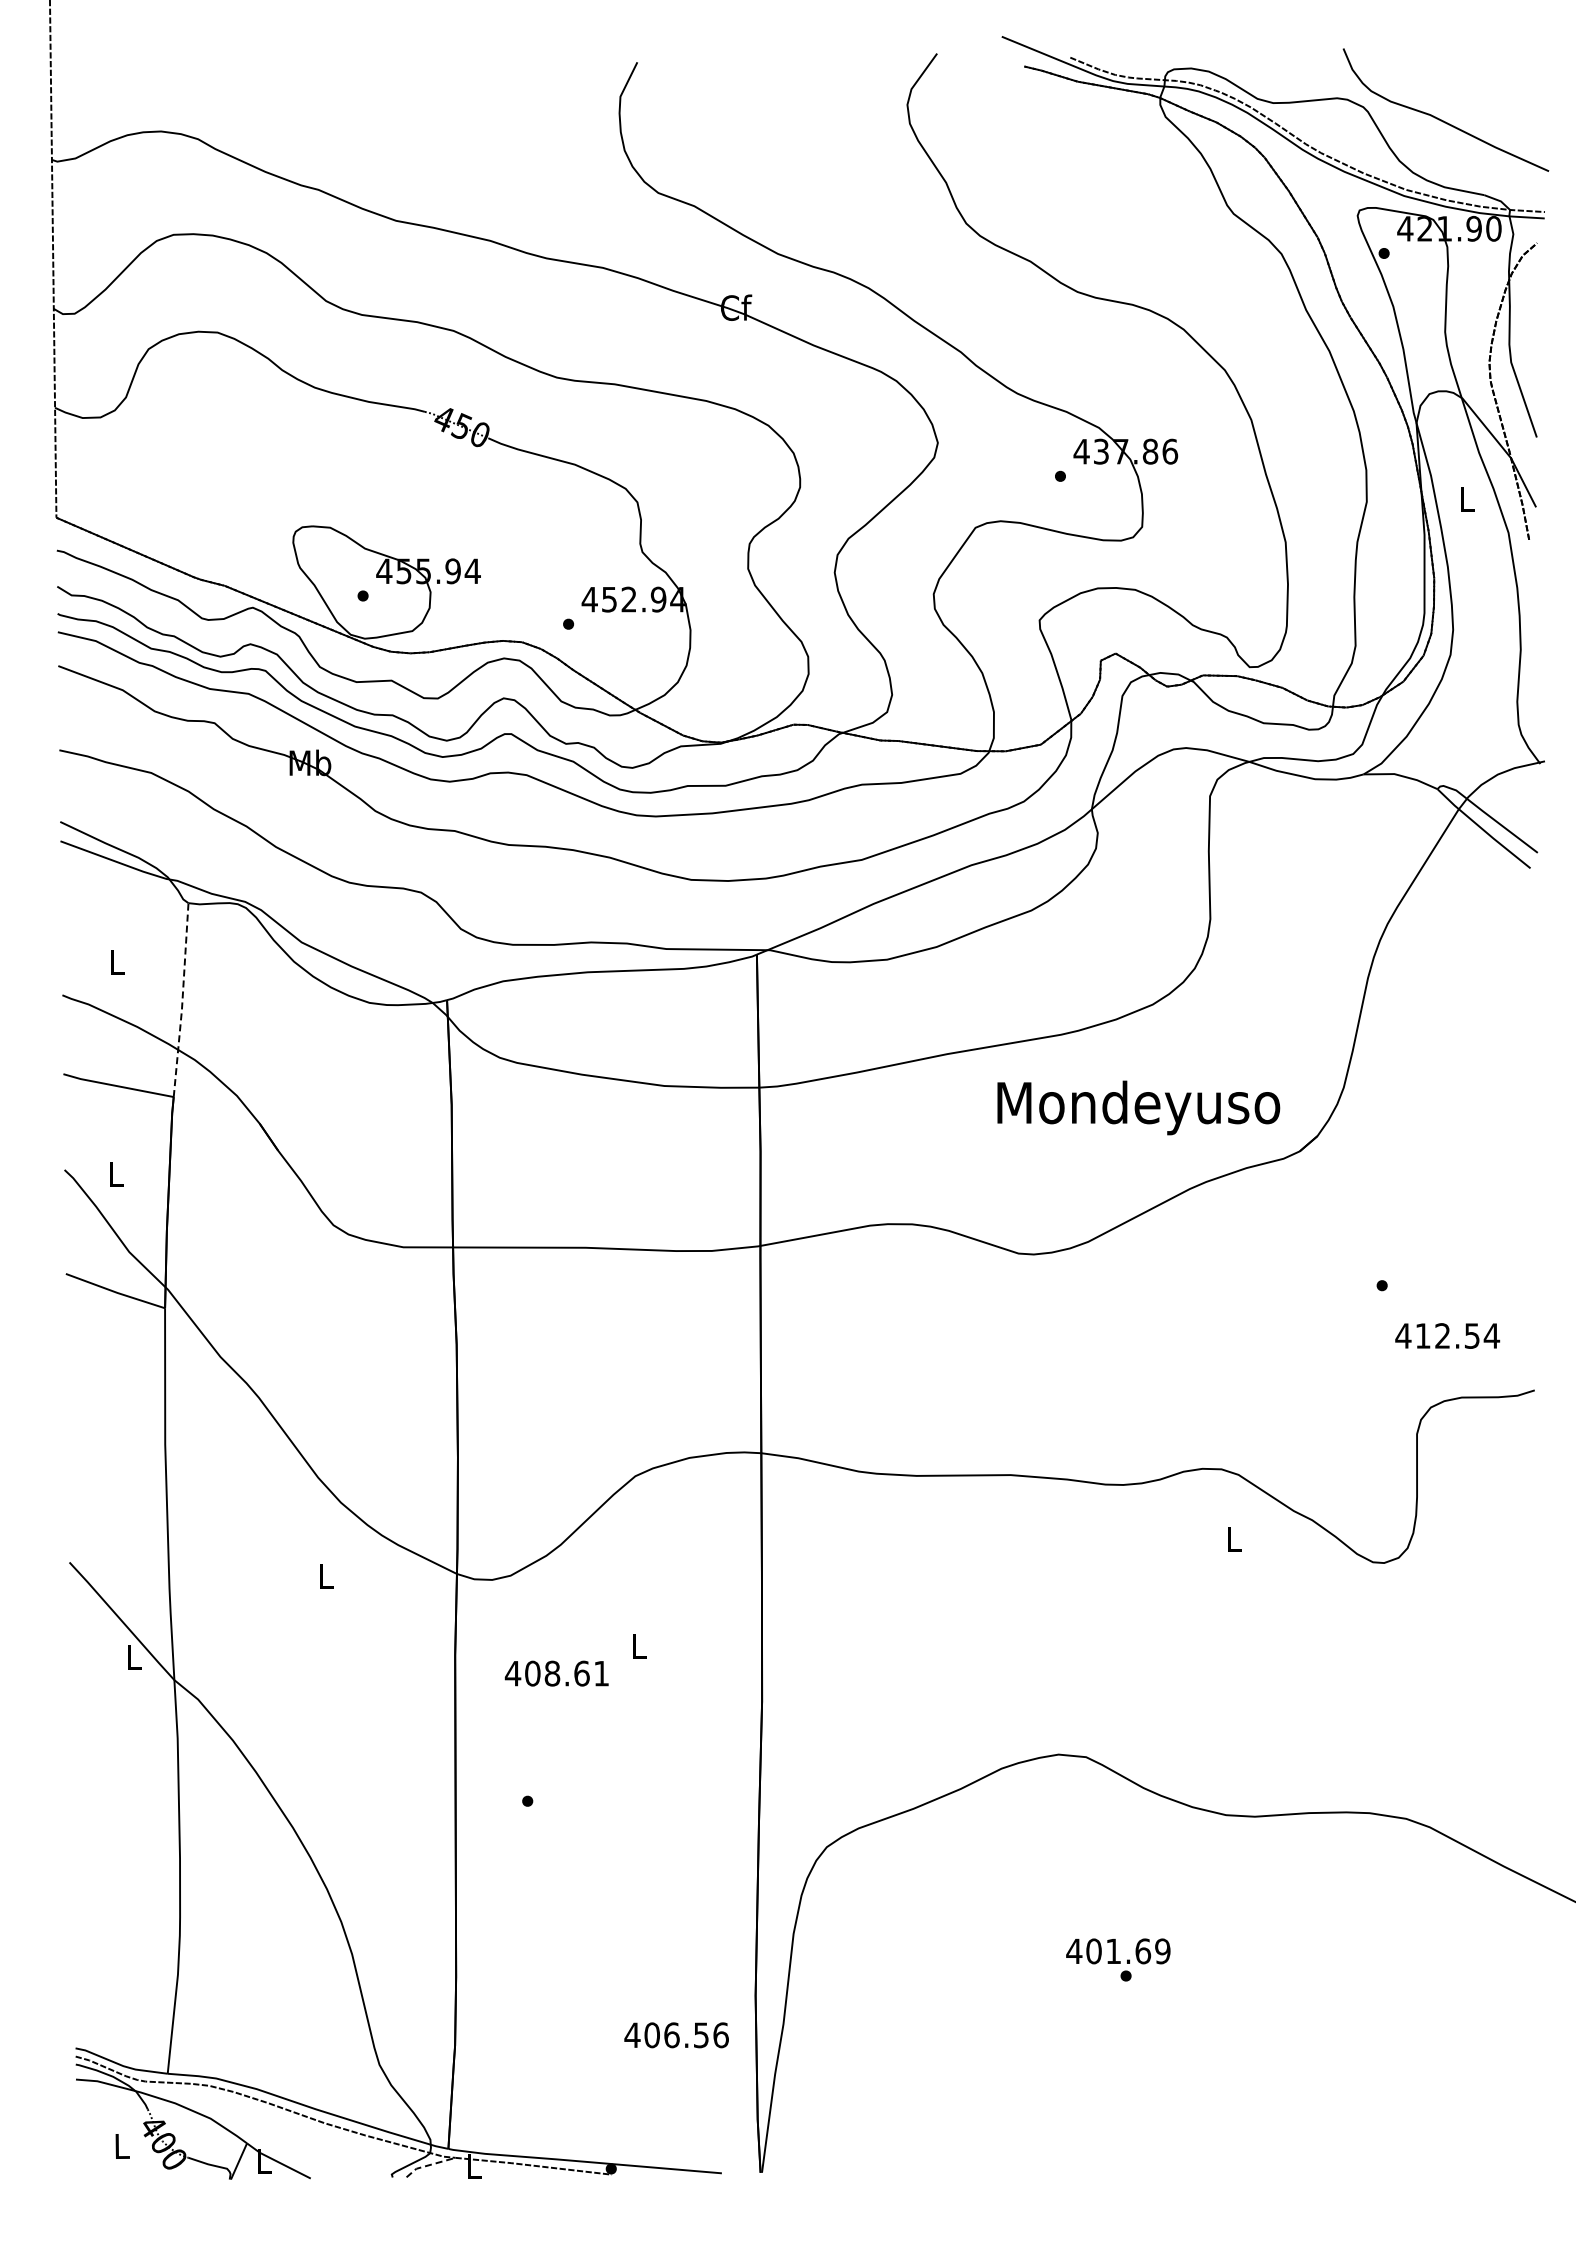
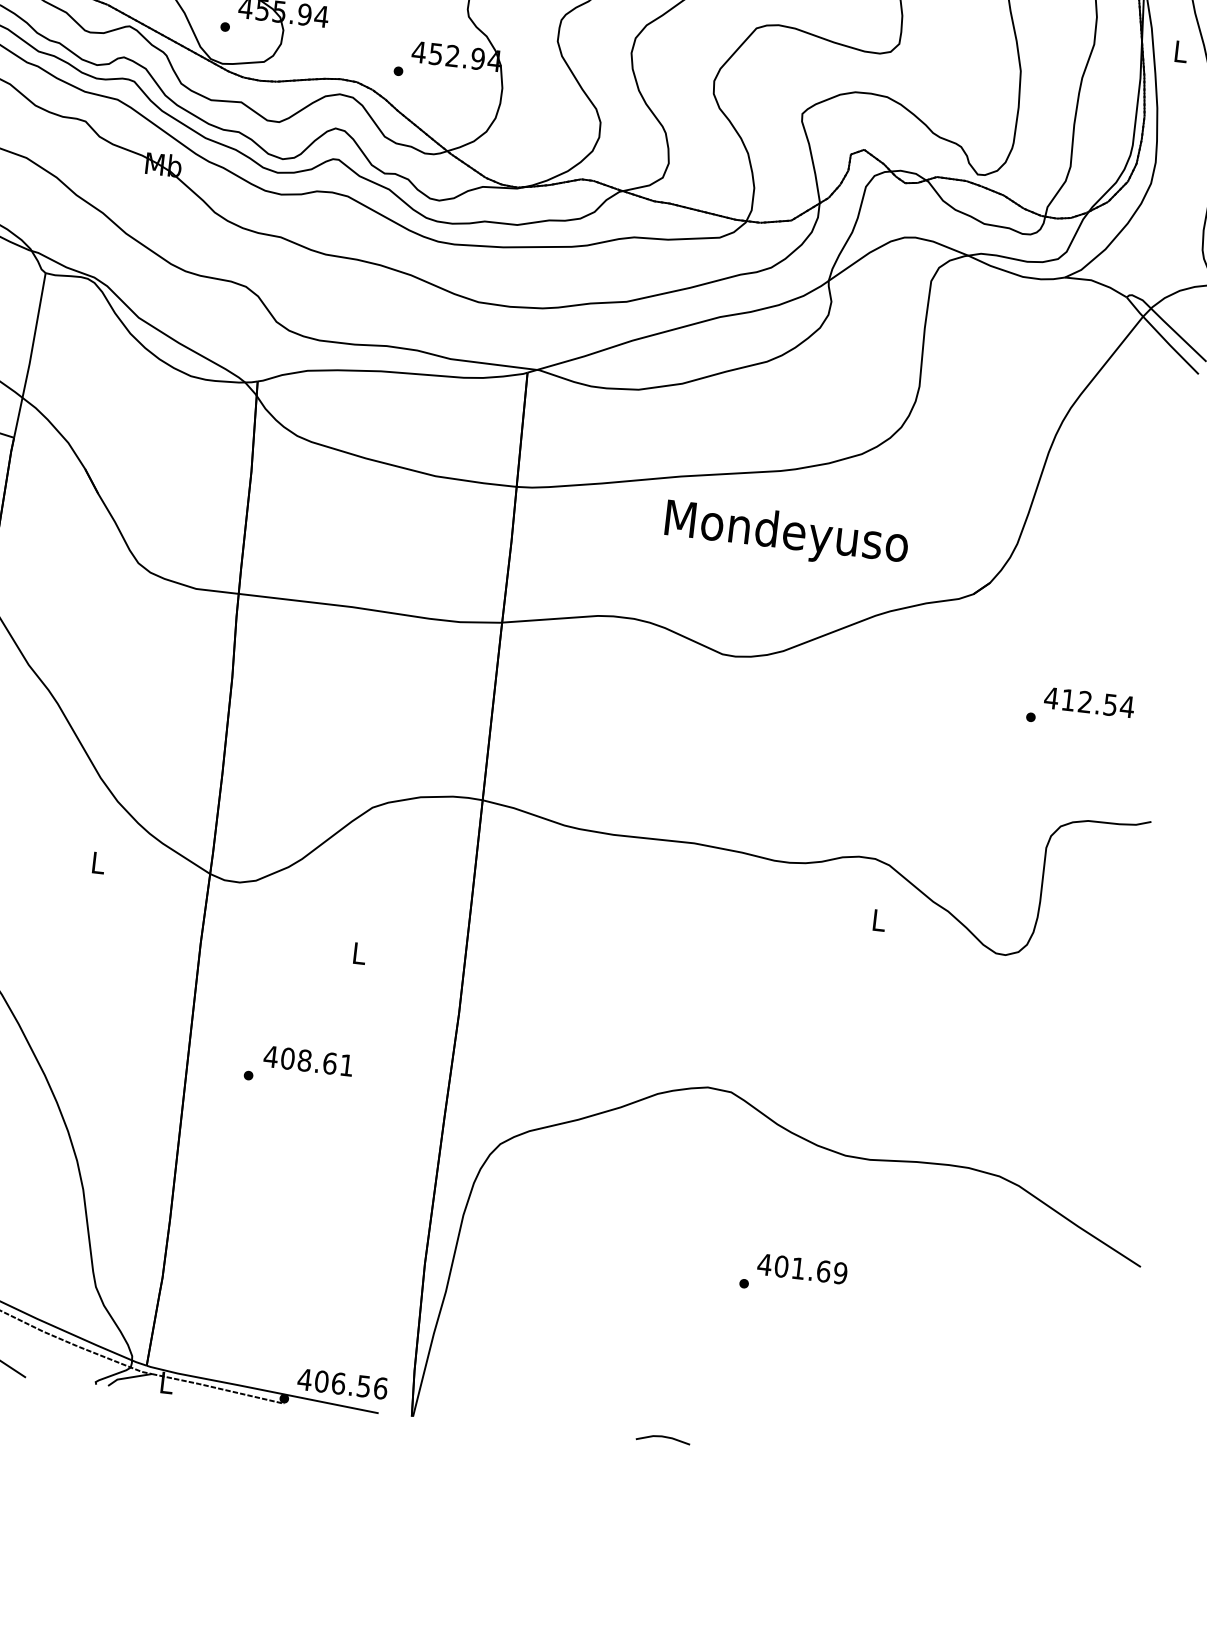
line: (182, 1000) -> (31, 355), dashed -> solid
text: (1138, 1107) -> (786, 534), moved
text: (1447, 1335) -> (1089, 702), moved
text: (556, 1673) -> (308, 1060), moved
text: (1118, 1951) -> (802, 1269), moved
text: (676, 2035) -> (342, 1384), moved
line: (1052, 2163) -> (662, 1437), added
line: (428, 2165) -> (128, 1377), dashed -> solid

